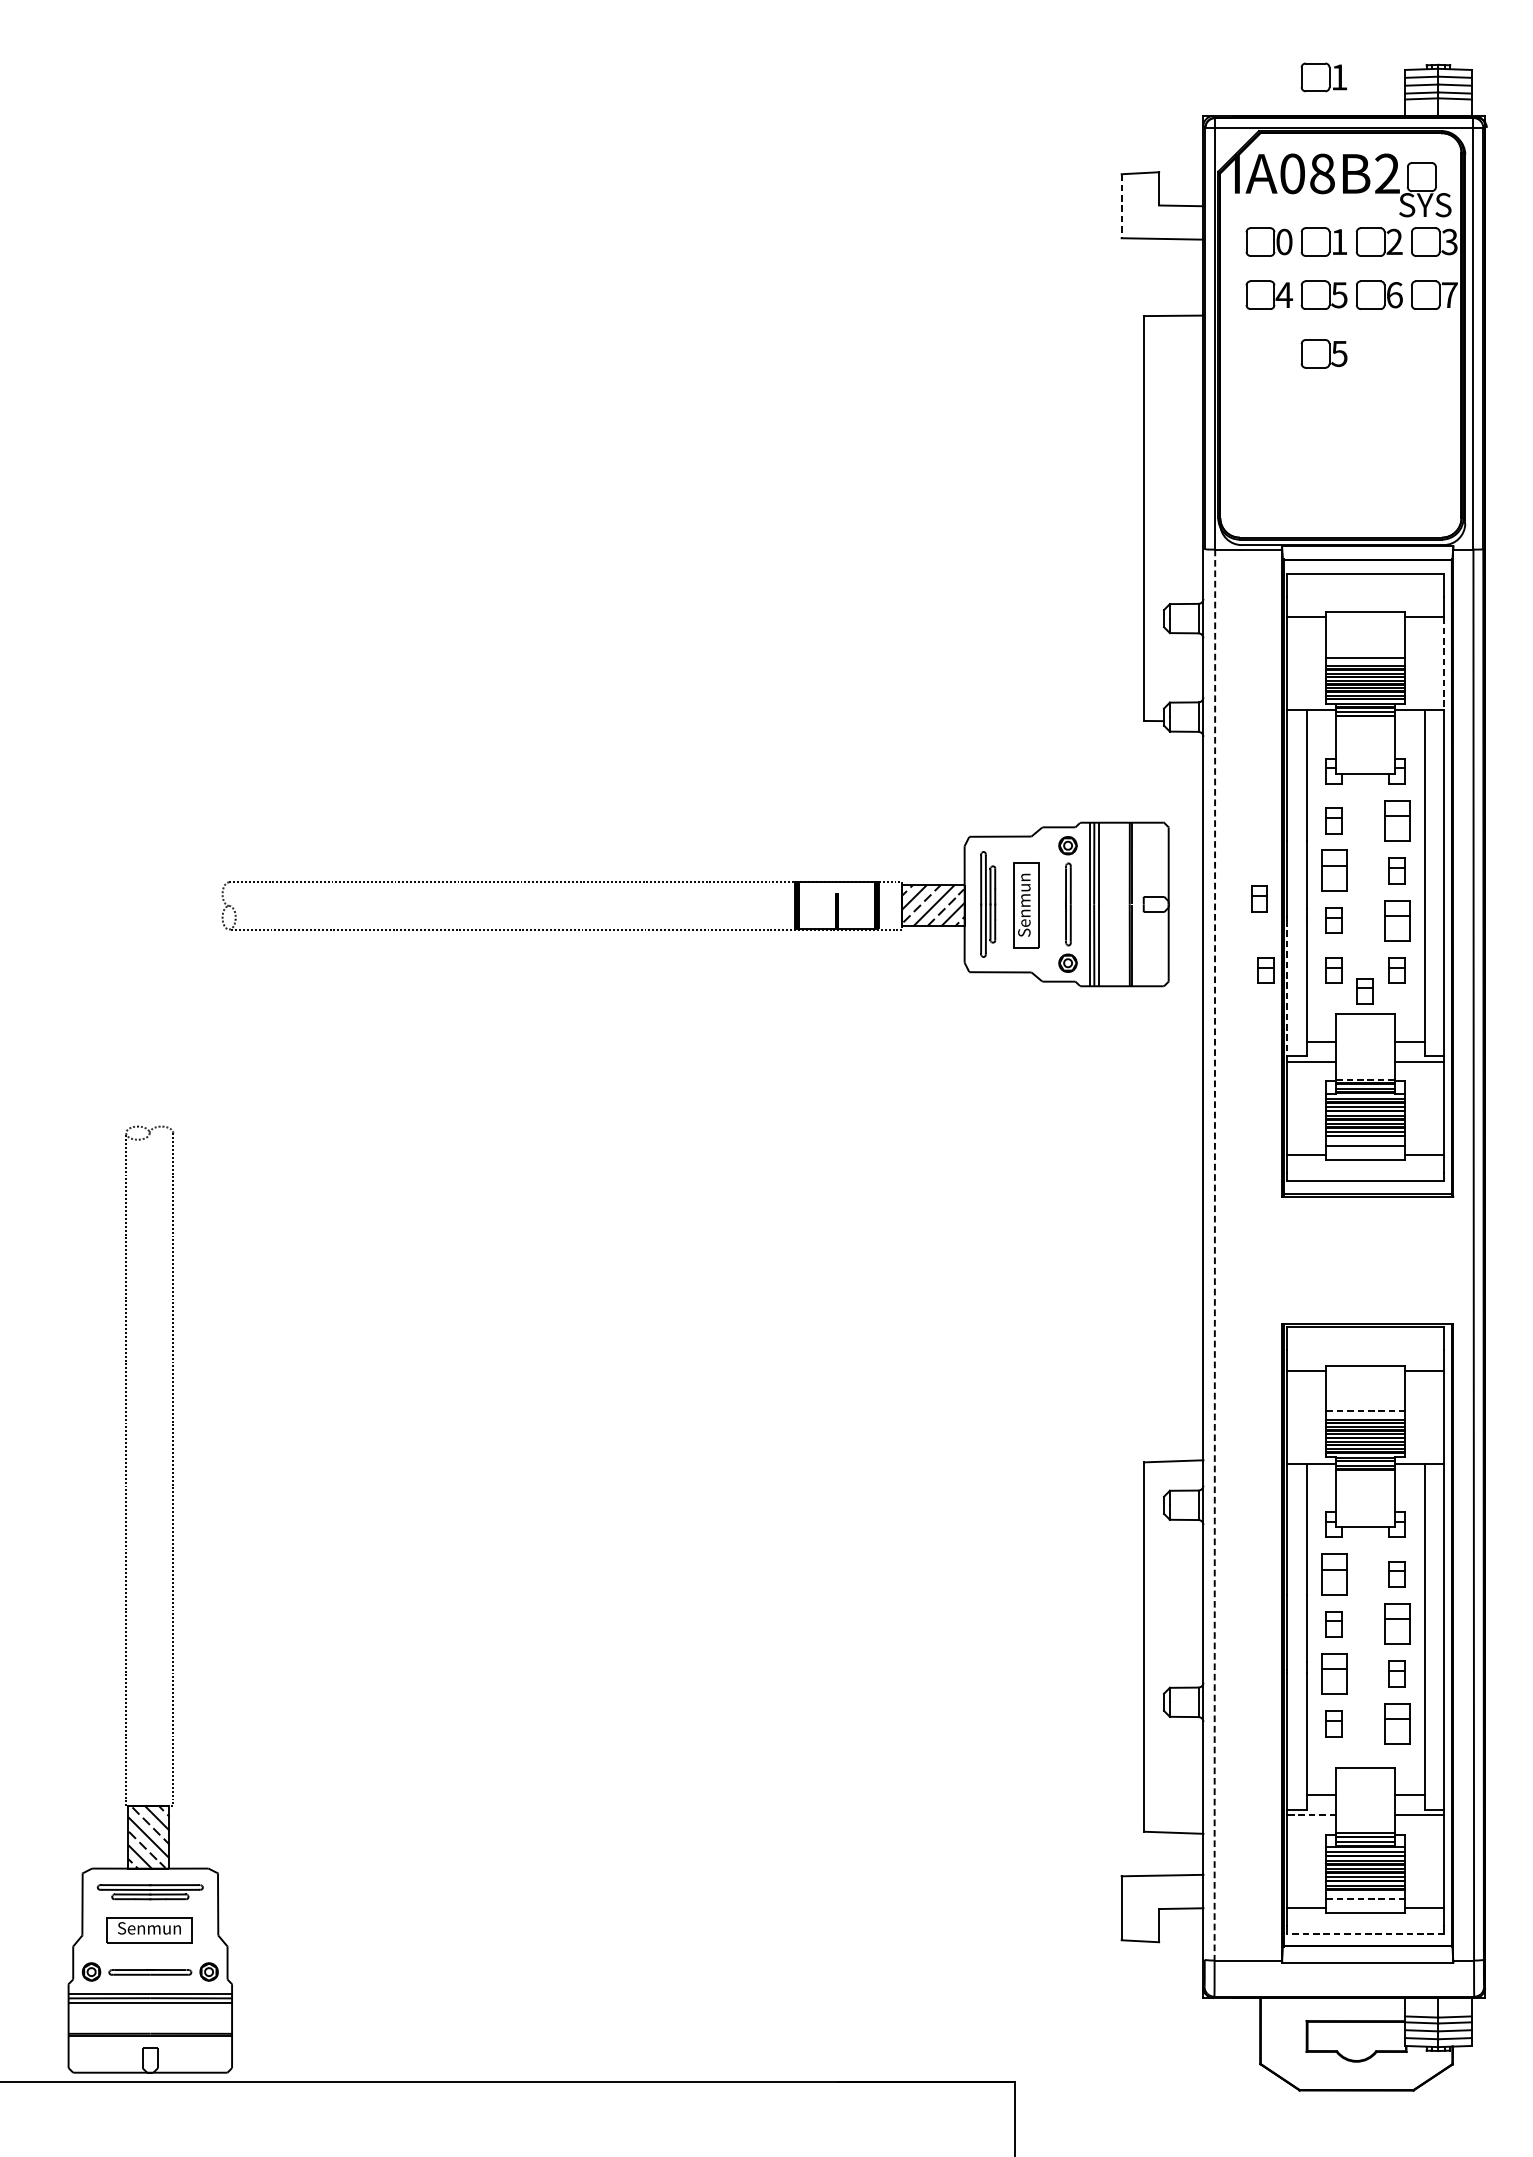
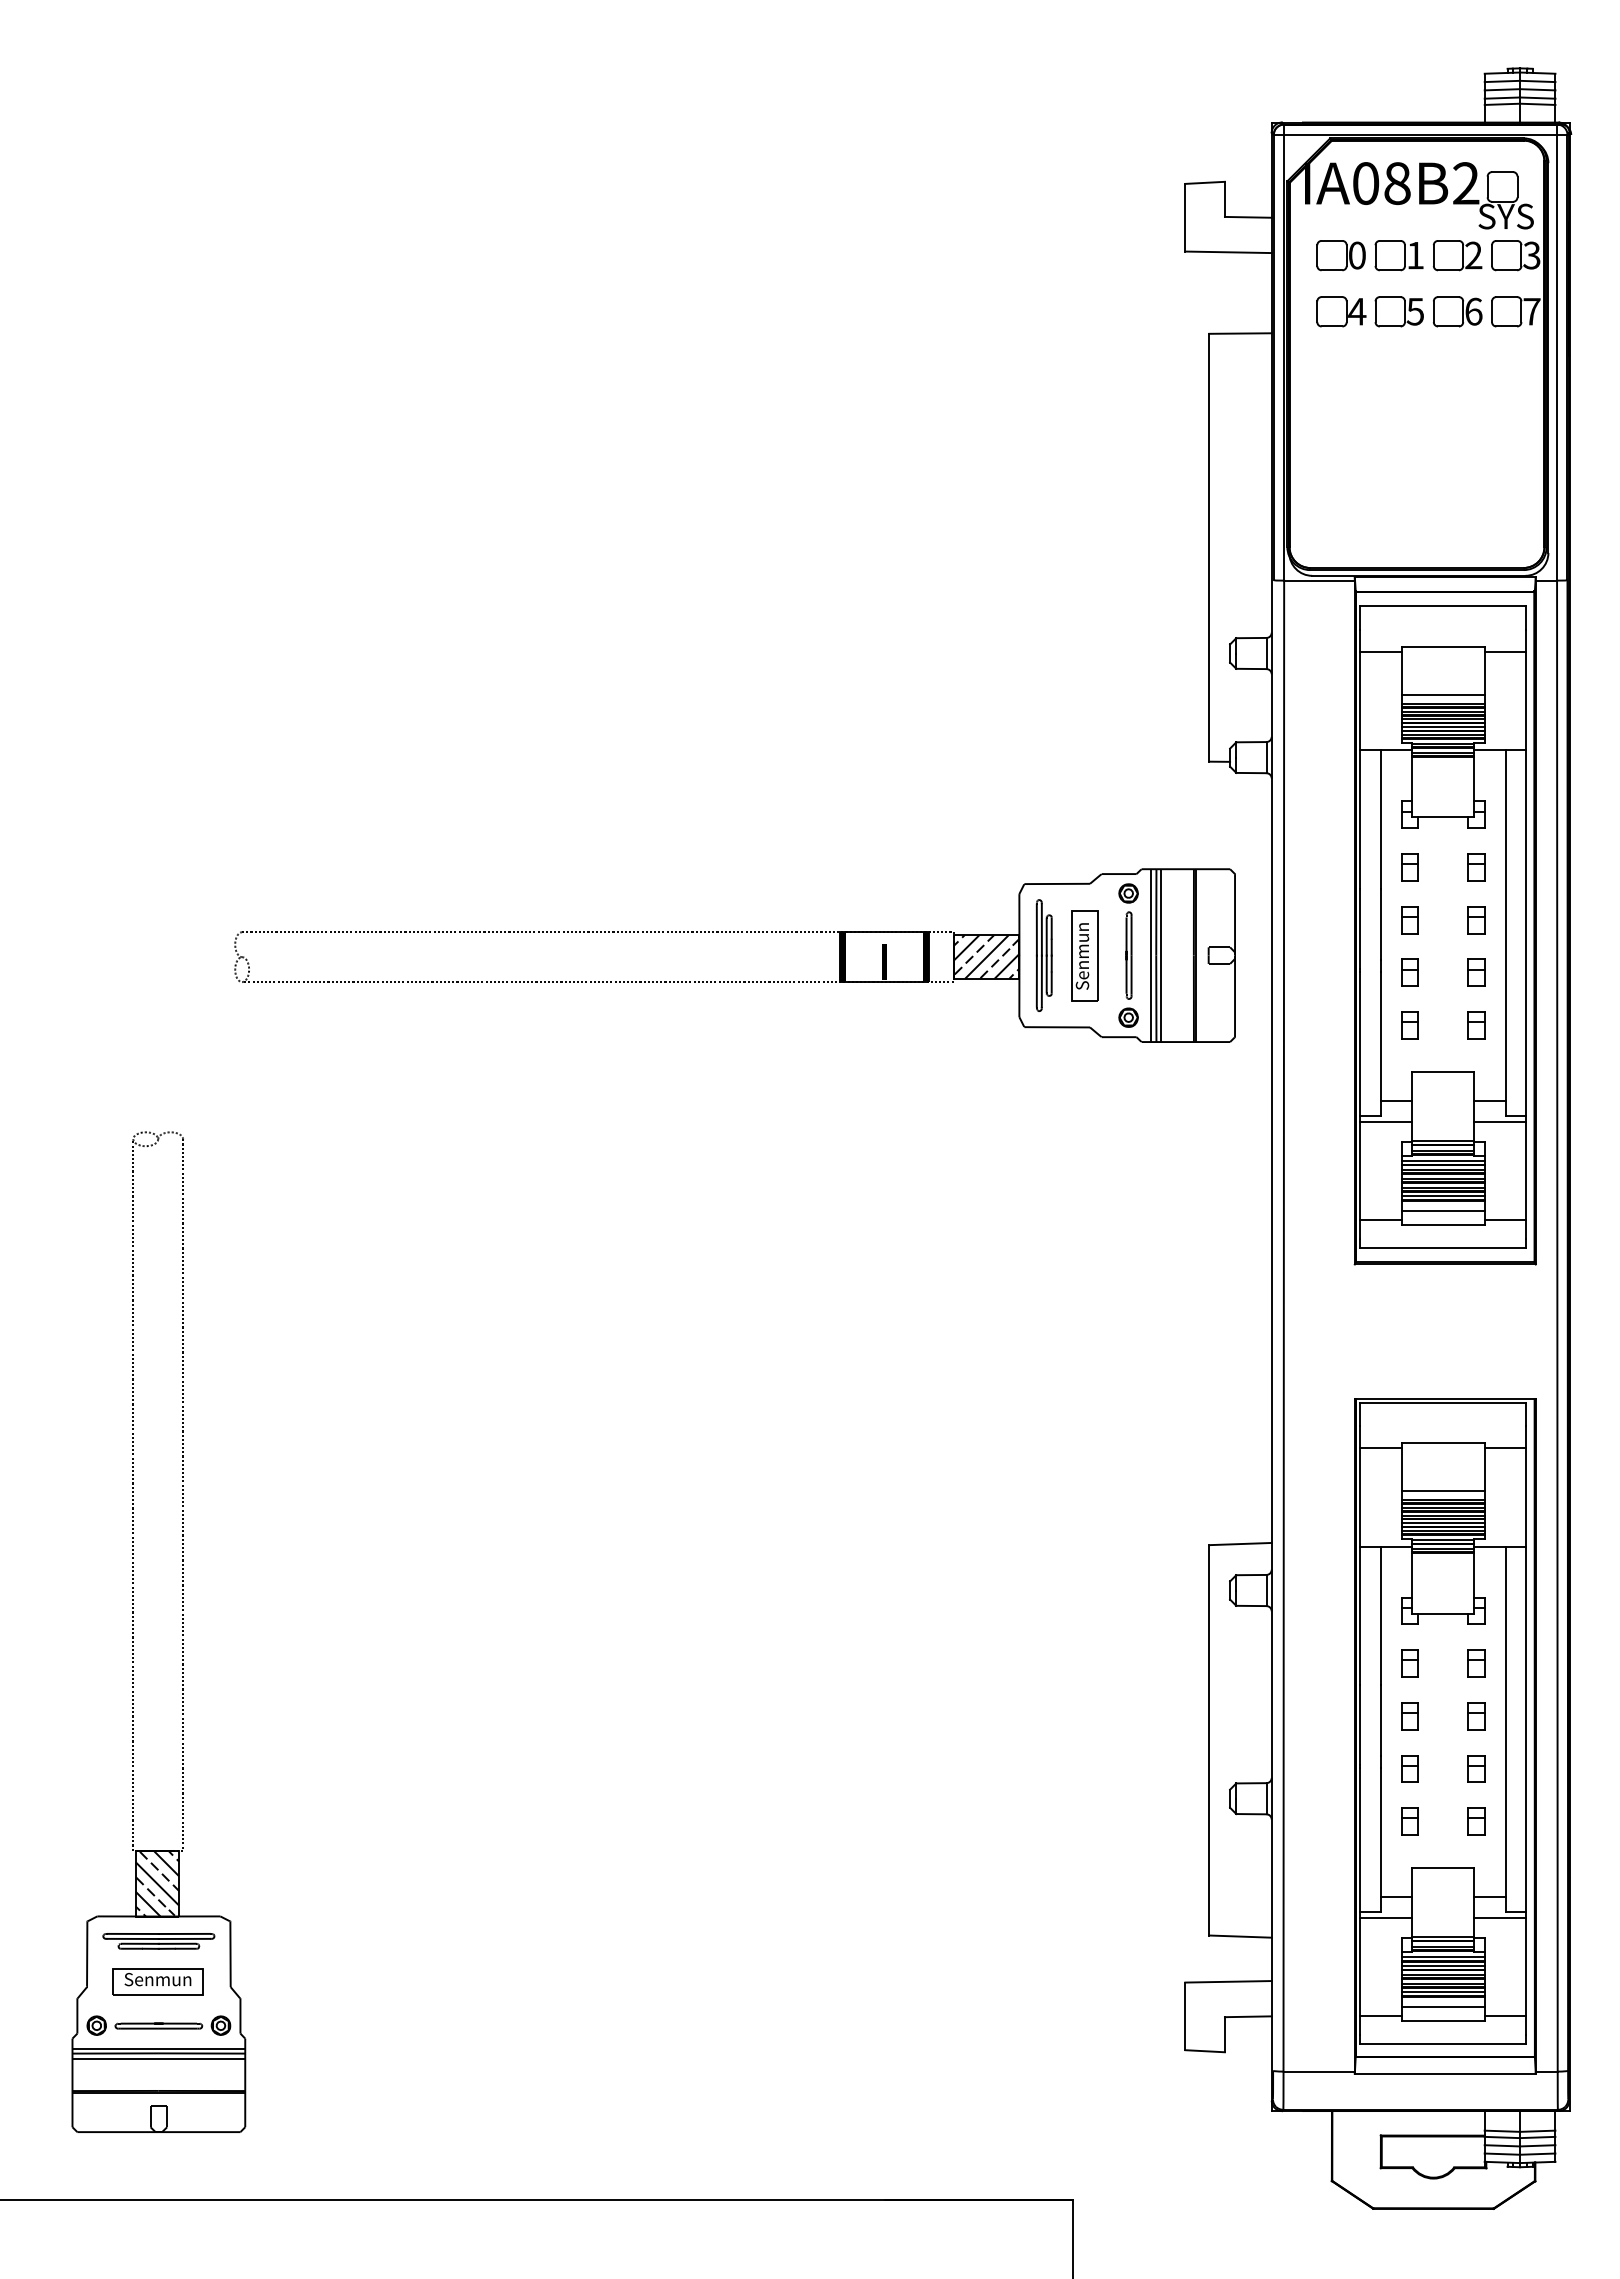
part: (1323, 77) -> (1398, 81), removed
line: (1121, 206) -> (1185, 217), dashed -> solid
part: (1323, 353) -> (1398, 373), removed
line: (1444, 664) -> (1526, 701), dashed -> solid
part: (1397, 821) -> (1476, 867), size x0.62
part: (1333, 871) -> (1409, 920), size x0.62
part: (1259, 898) -> (1330, 949), removed
part: (1397, 920) -> (1476, 972), size x0.62
part: (1265, 970) -> (1337, 1025), removed
line: (1287, 988) -> (1360, 1044), dashed -> solid
part: (1365, 991) -> (1442, 1047), removed
line: (1365, 1079) -> (1443, 1140), dashed -> solid
line: (1214, 1255) -> (1283, 1326), dashed -> solid
line: (1365, 1411) -> (1443, 1491), dashed -> solid
part: (1333, 1574) -> (1409, 1663), size x0.62
part: (172, 1598) -> (182, 1631), moved
part: (1397, 1624) -> (1476, 1716), size x0.62
part: (1333, 1673) -> (1409, 1768), size x0.62
part: (1397, 1723) -> (1476, 1821), size x0.62
line: (1311, 1814) -> (1385, 1917), dashed -> solid
line: (1365, 1898) -> (1443, 2006), dashed -> solid
line: (1365, 1933) -> (1442, 2043), dashed -> solid

